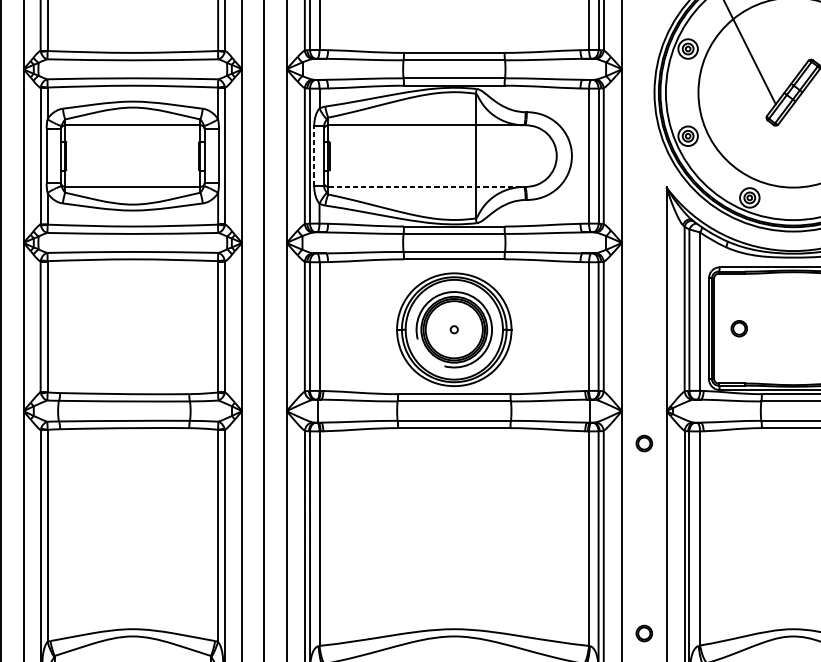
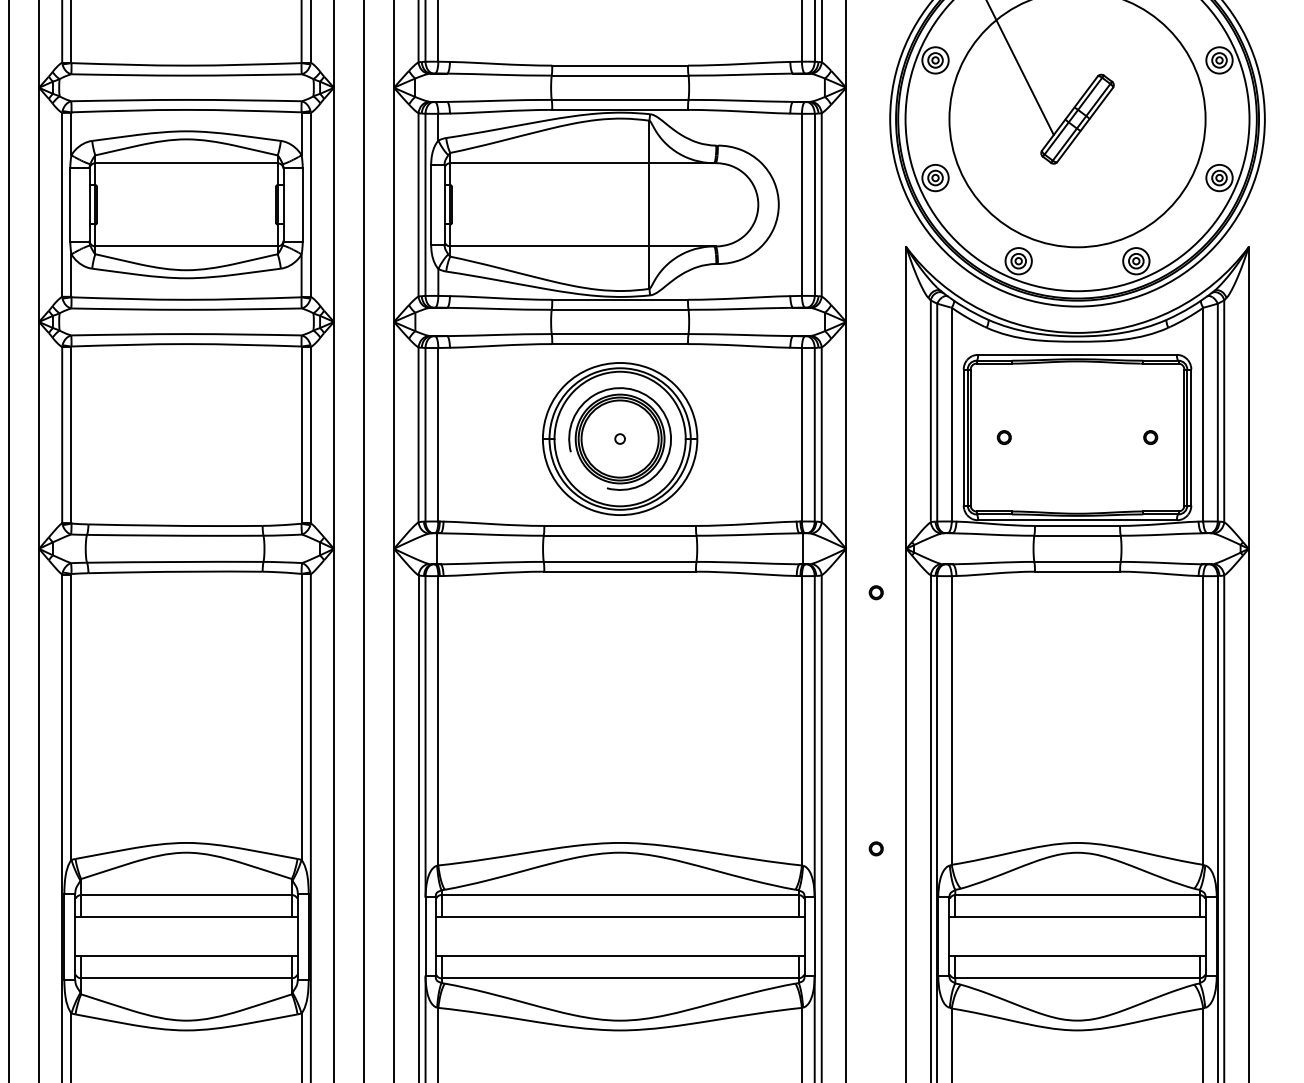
line: (314, 155) -> (431, 204), dashed -> solid
line: (426, 187) -> (582, 246), dashed -> solid
part: (738, 328) -> (1003, 437), size x0.62
circle: (643, 443) -> (875, 592), size x0.62
circle: (643, 633) -> (875, 848), size x0.62

